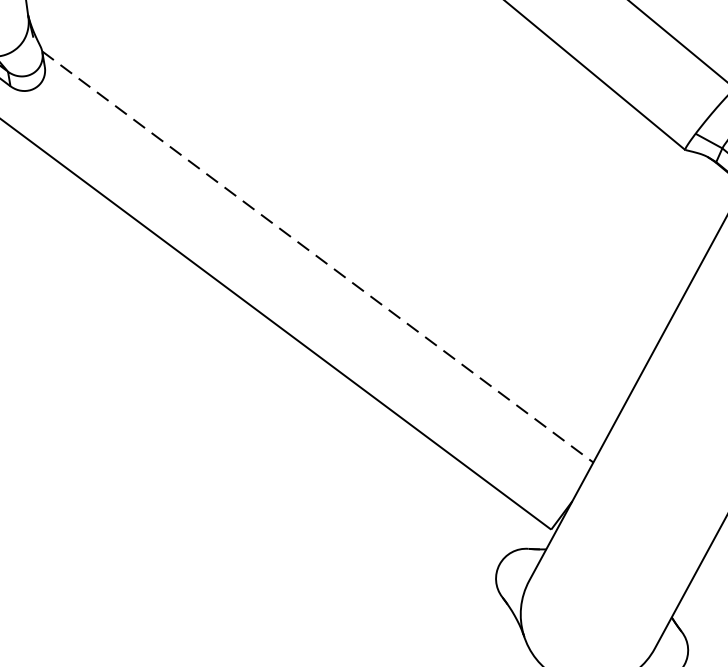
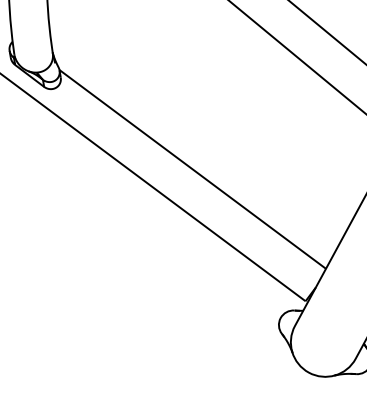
line: (319, 257) -> (193, 169), dashed -> solid

